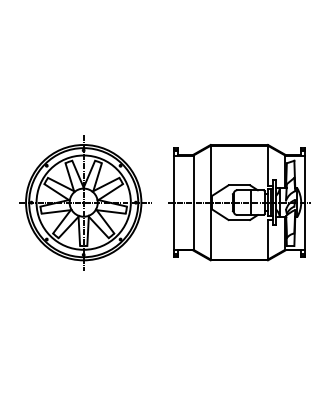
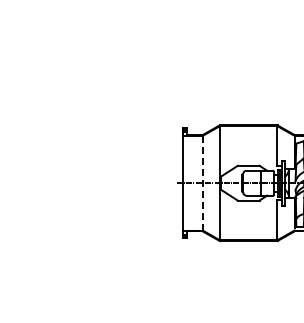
part: (85, 202) -> (94, 183), removed
line: (193, 203) -> (202, 184), solid -> dashed

